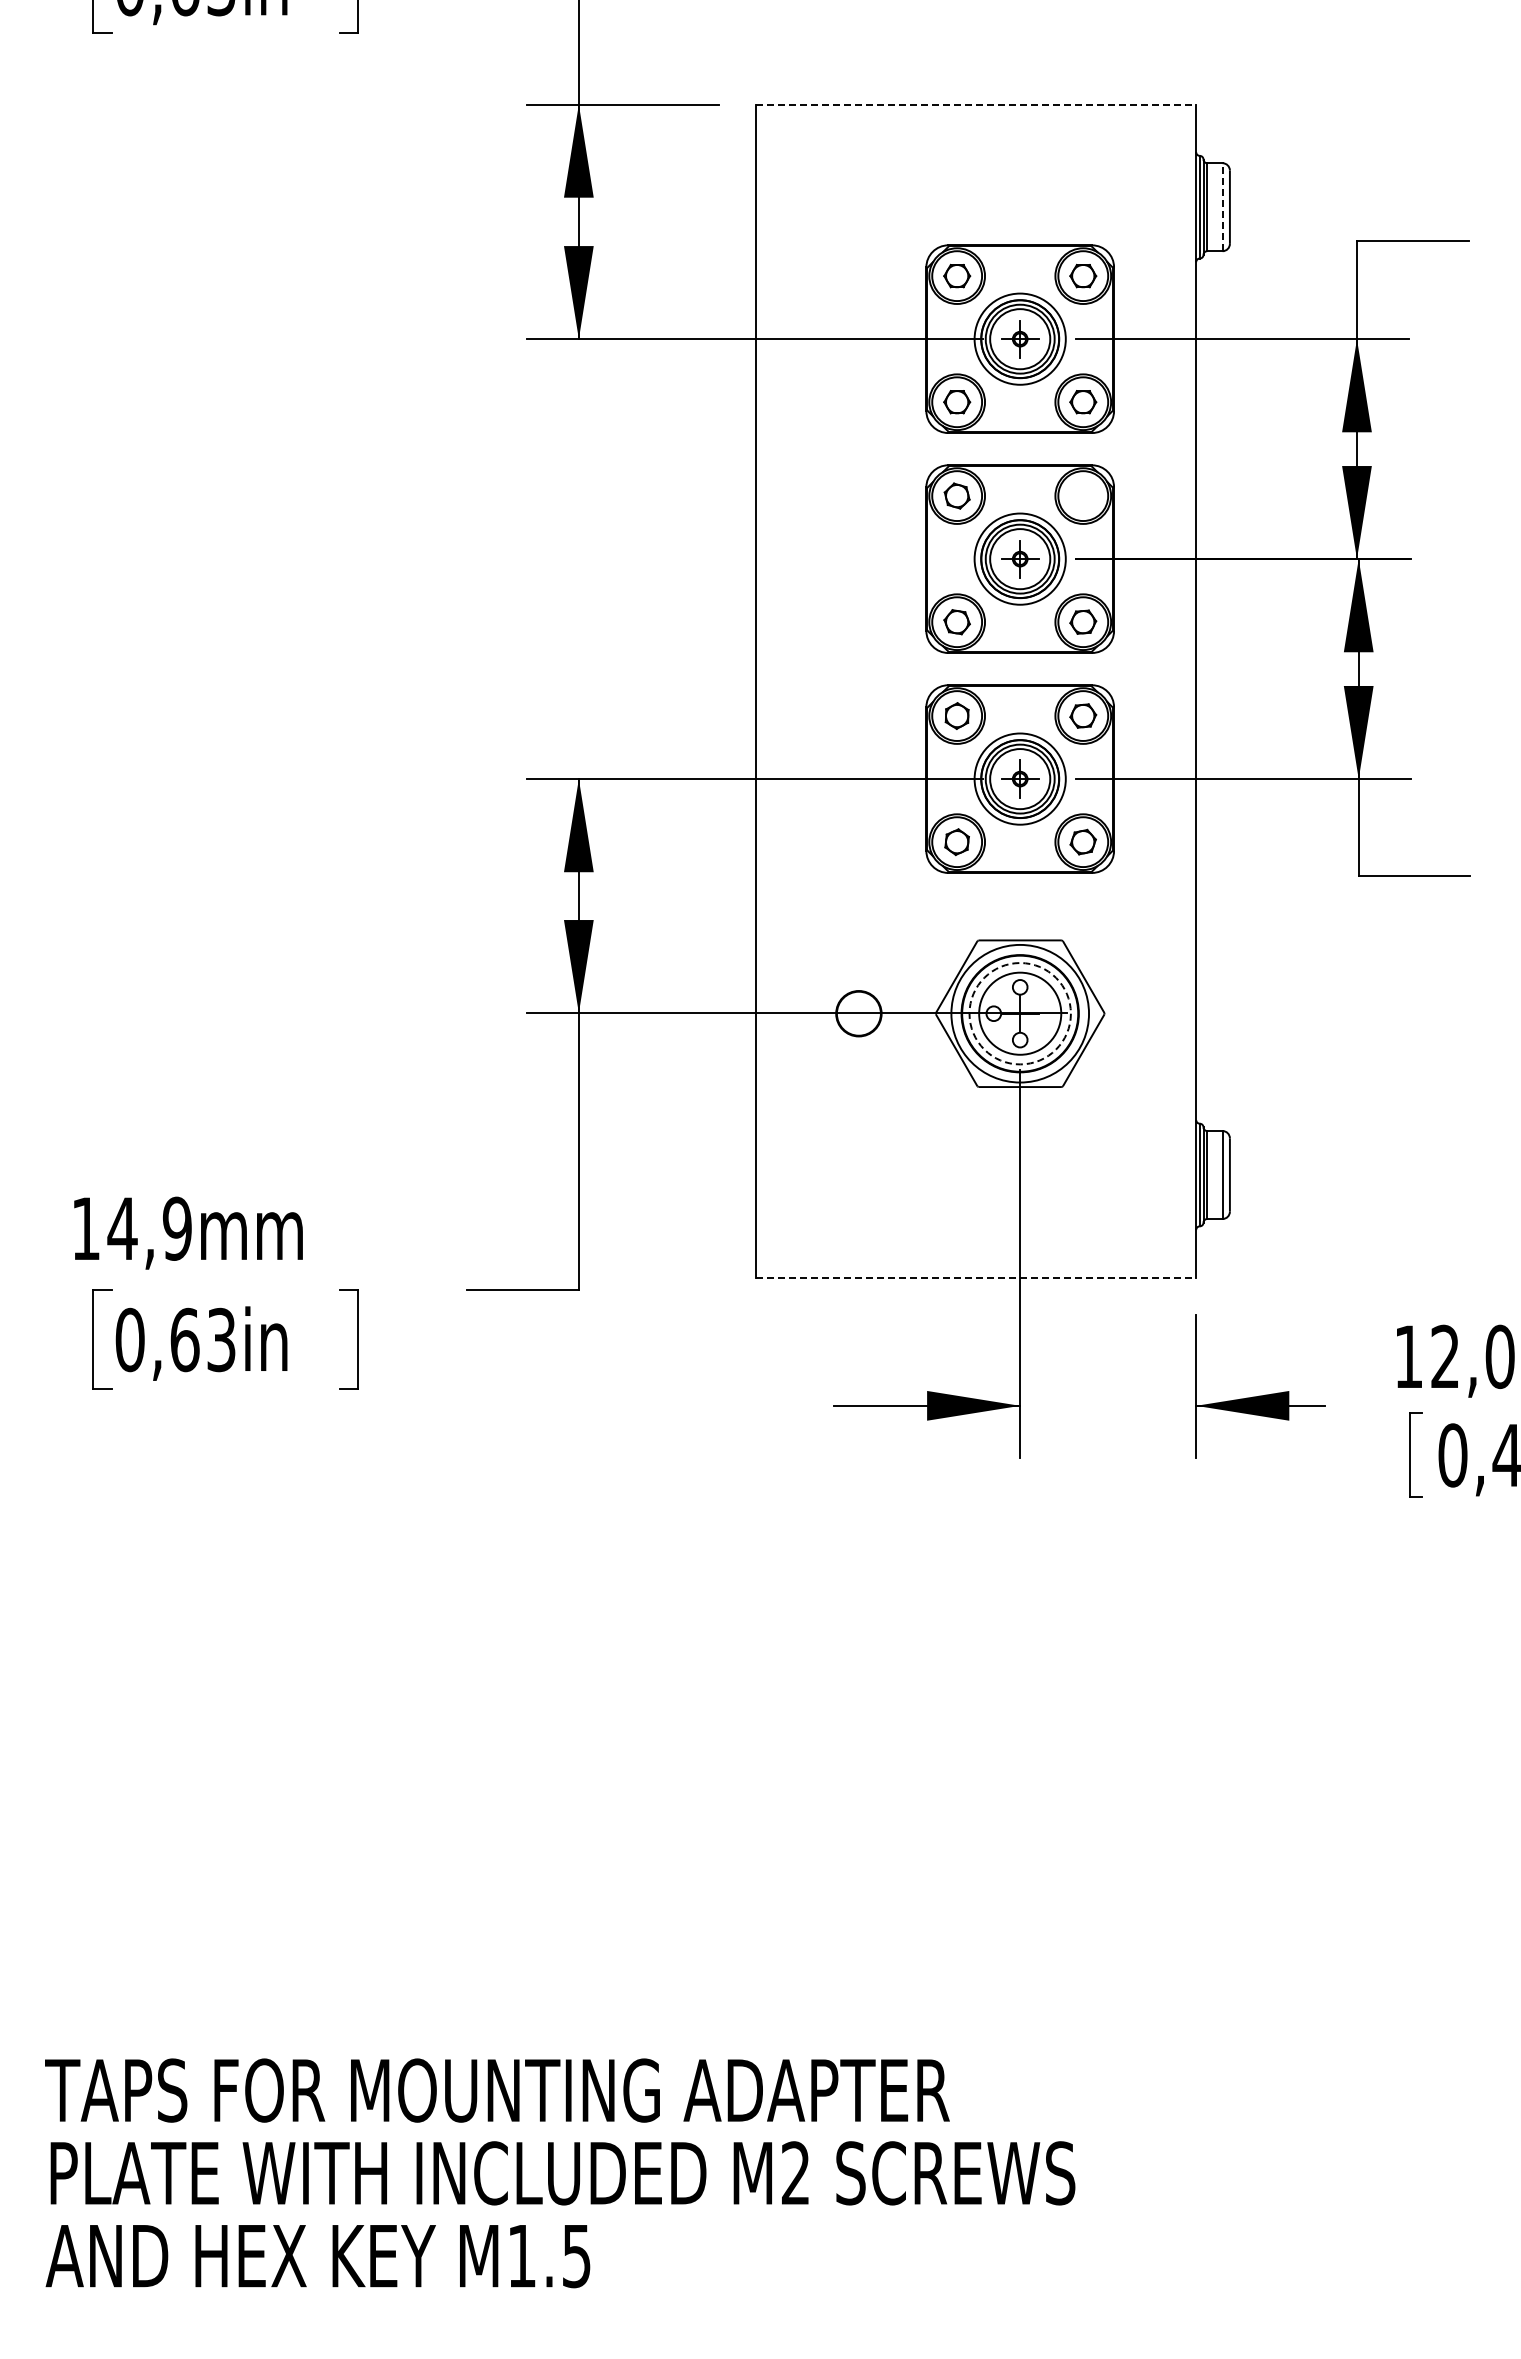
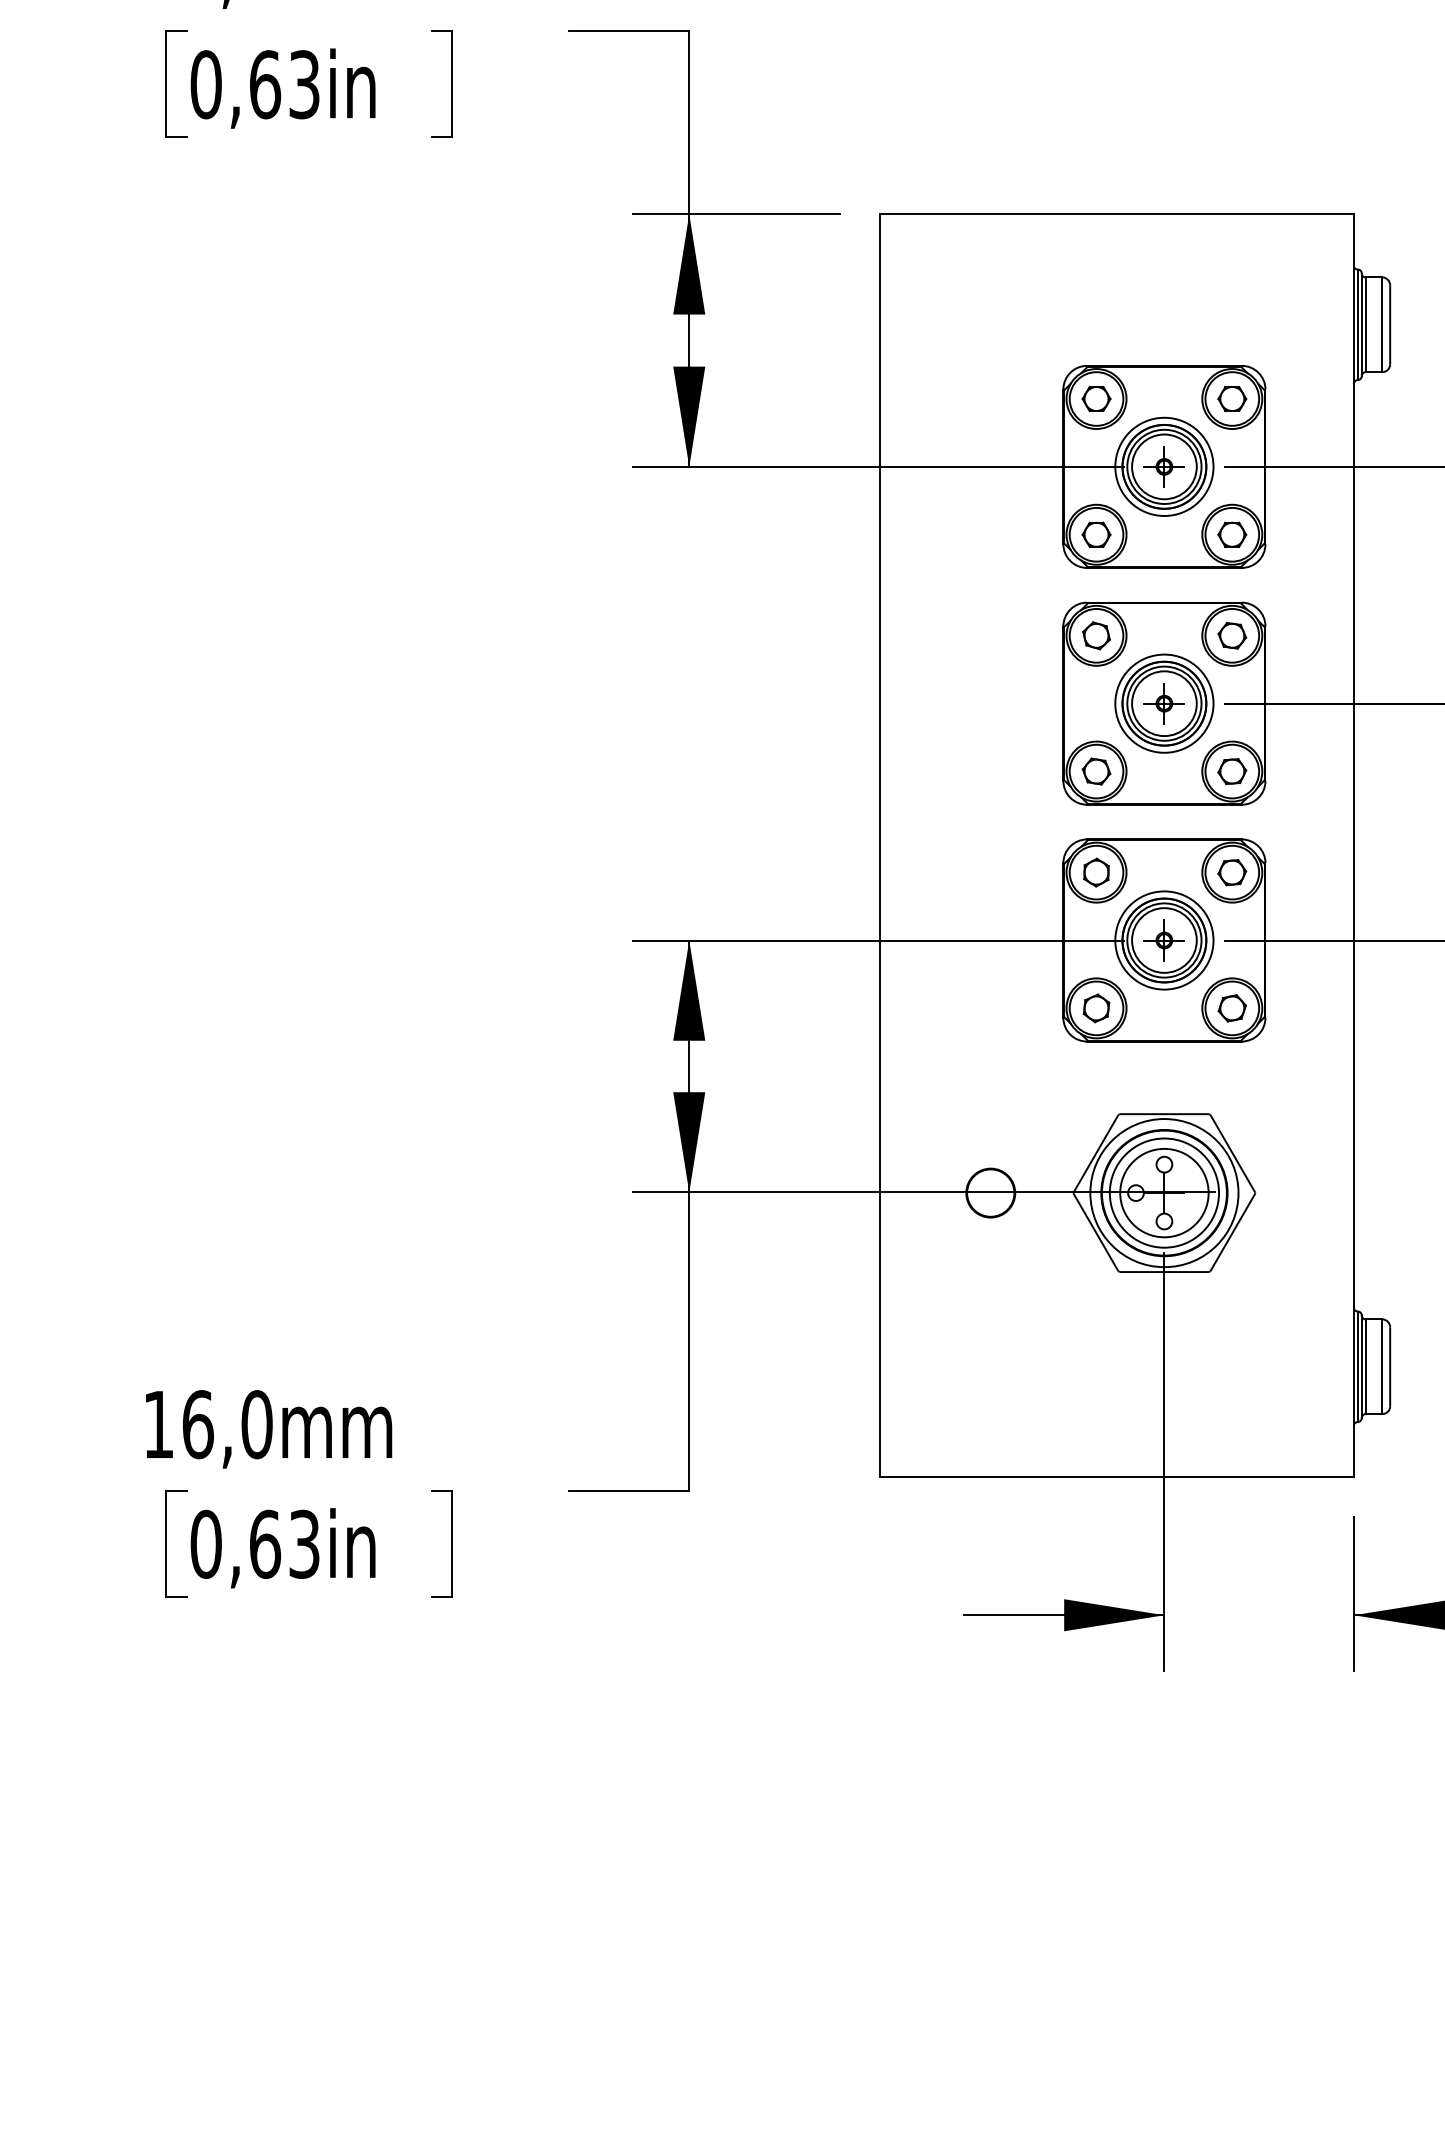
line: (976, 104) -> (1117, 214), dashed -> solid
line: (1222, 207) -> (1382, 325), dashed -> solid
part: (1083, 496) -> (1232, 636), added
circle: (1019, 1013) -> (1163, 1192), dashed -> solid
text: (149, 1228) -> (227, 1424), 14,9mm -> 16,0mm
line: (976, 1277) -> (1117, 1477), dashed -> solid

